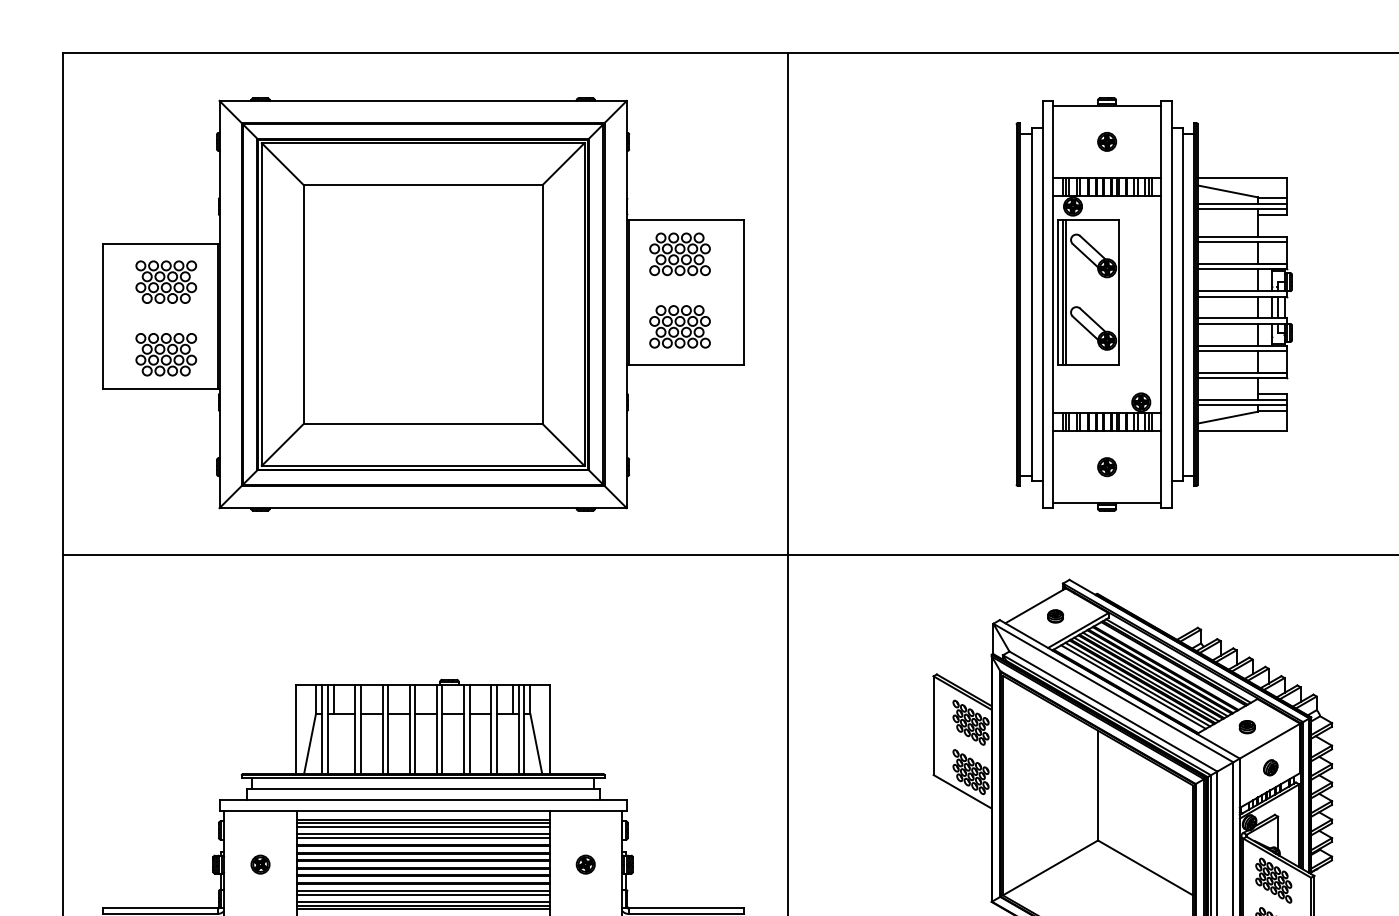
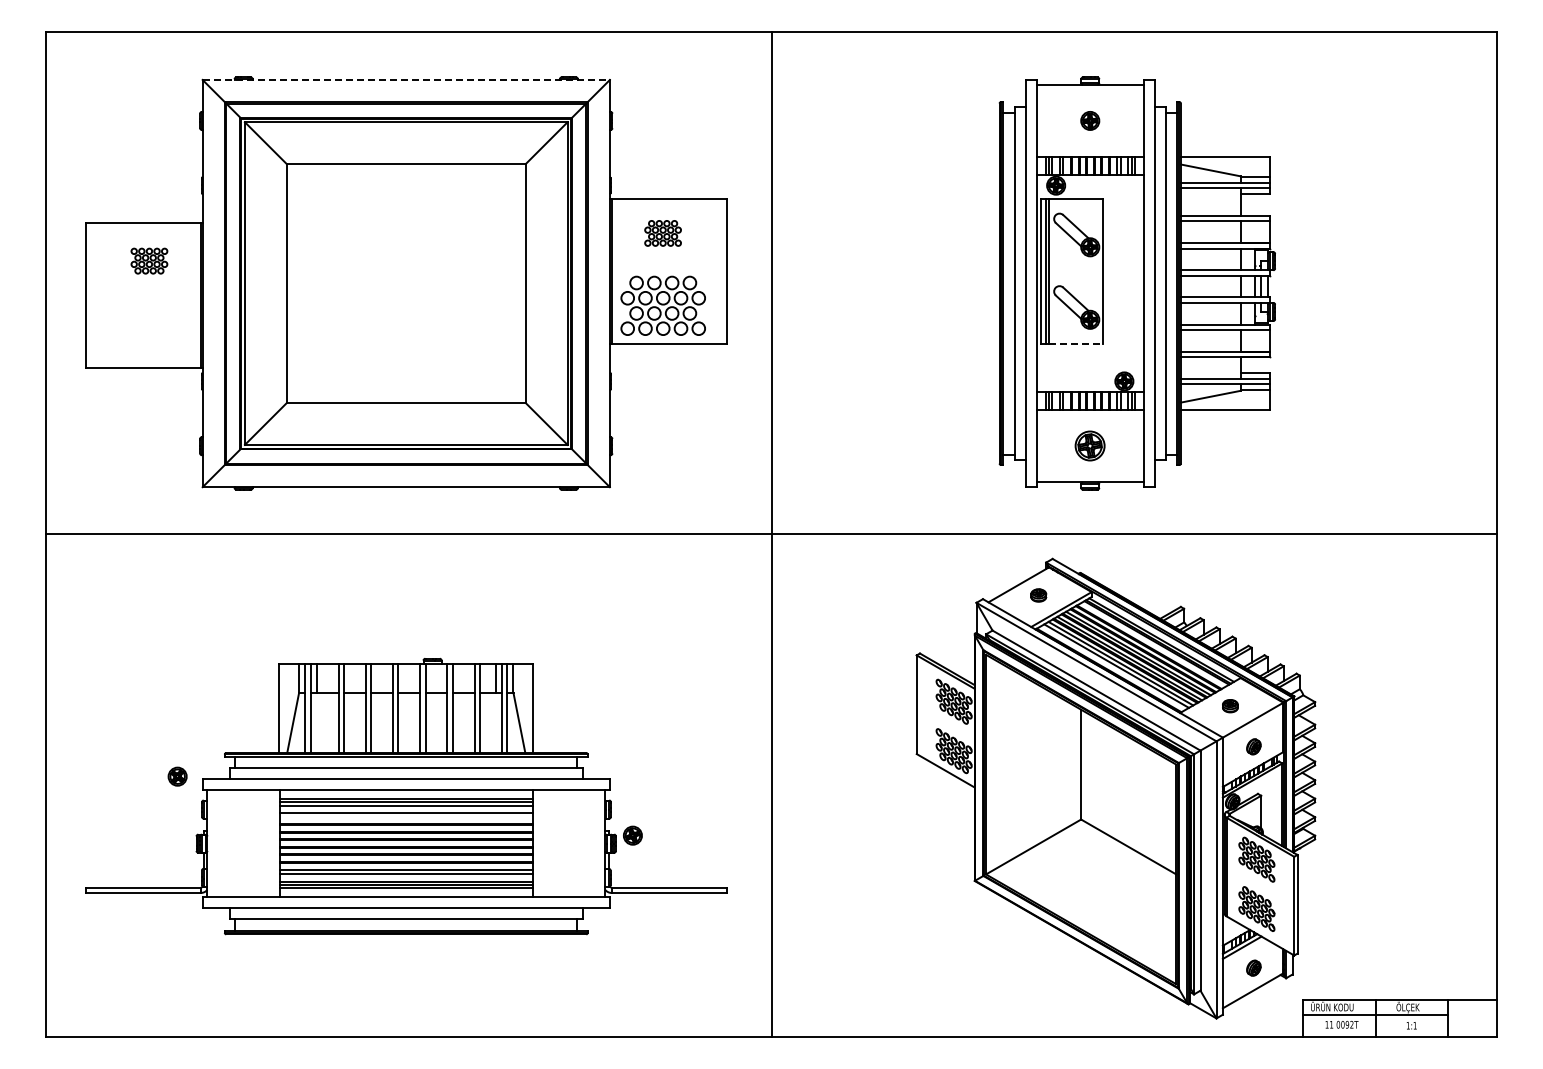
line: (423, 100) -> (406, 79), solid -> dashed
part: (679, 254) -> (662, 233), size x0.6
part: (166, 281) -> (149, 260), size x0.6
part: (679, 326) -> (662, 305), size x1.4
part: (166, 354) -> (149, 333), removed
line: (1092, 364) -> (1075, 343), solid -> dashed
part: (1107, 467) -> (1090, 446), size x1.6
line: (422, 837) -> (405, 816), removed
part: (260, 864) -> (177, 776), moved
part: (585, 864) -> (632, 835), moved

